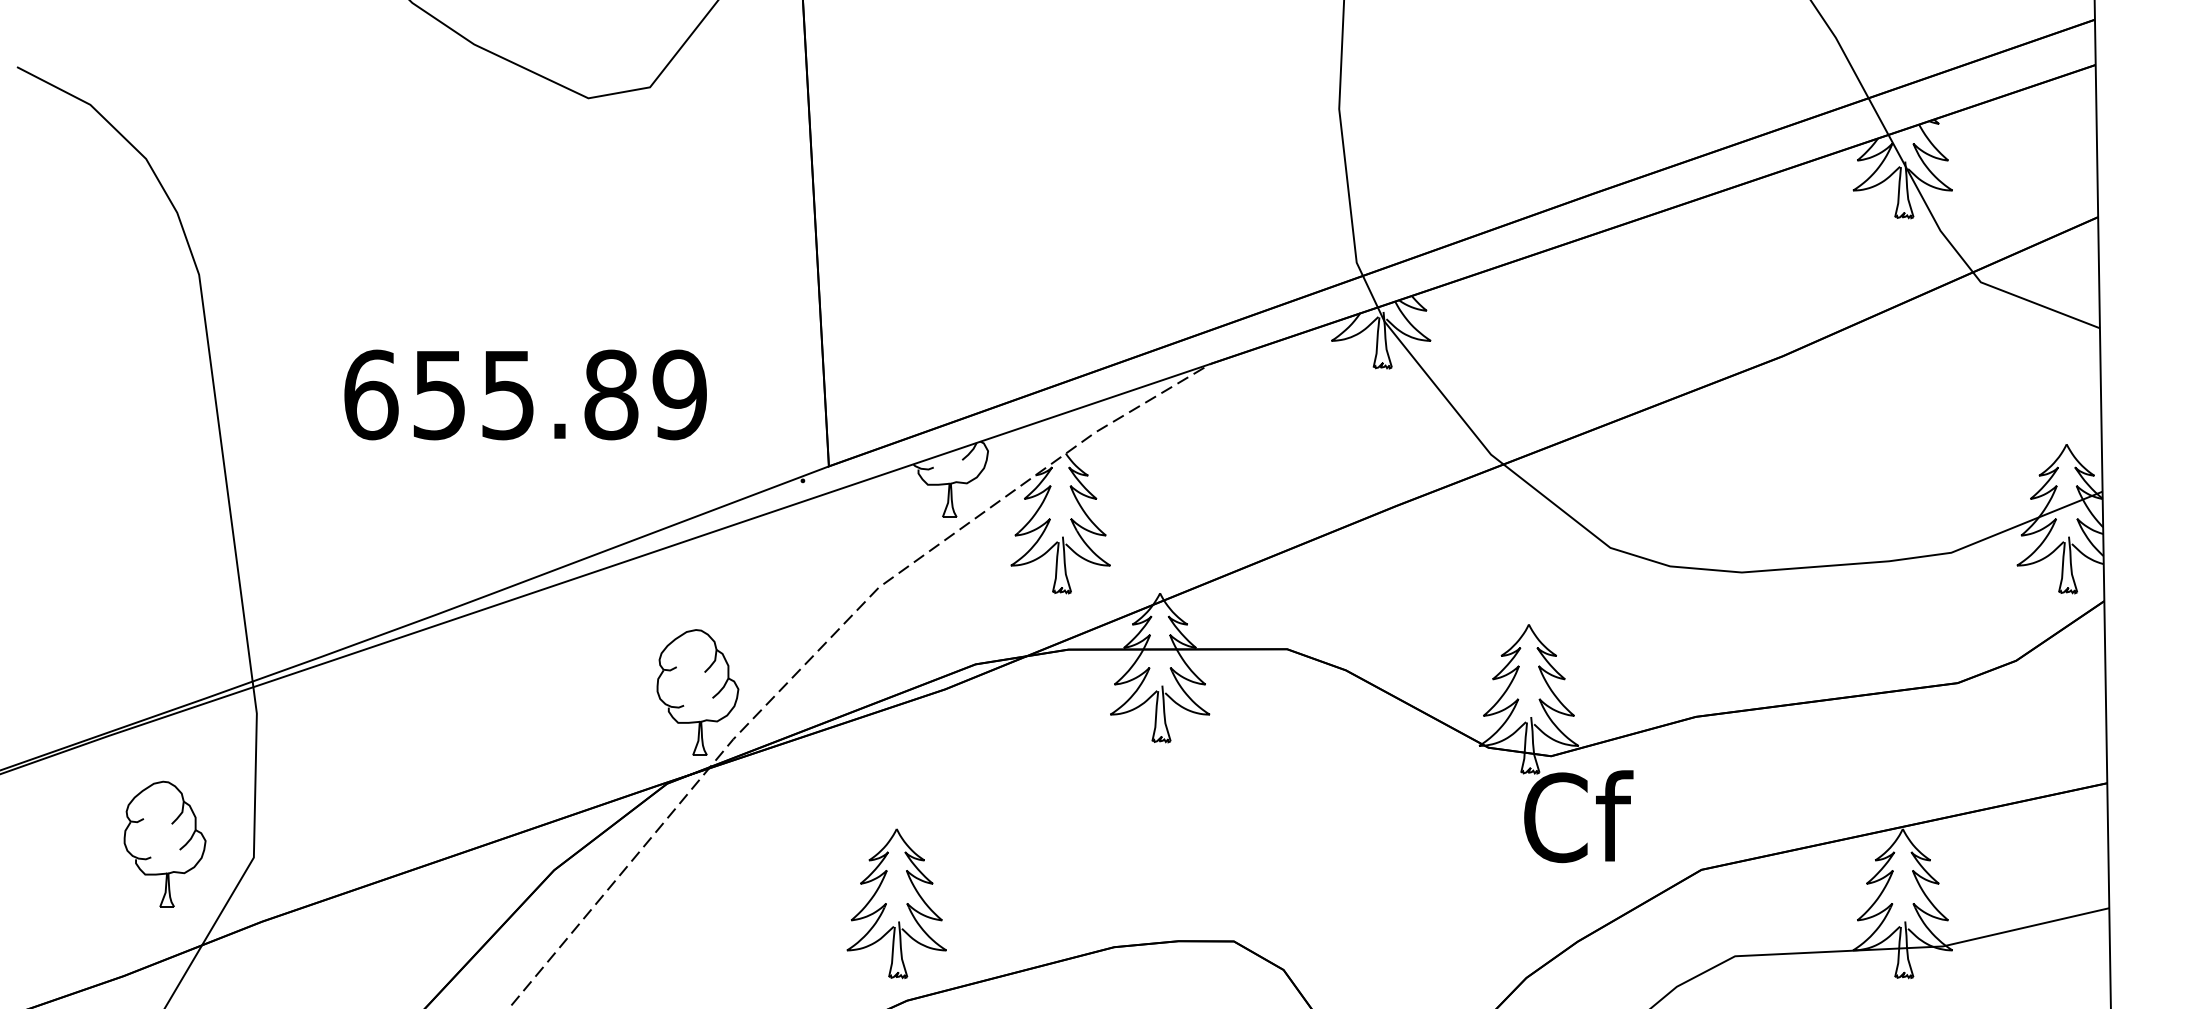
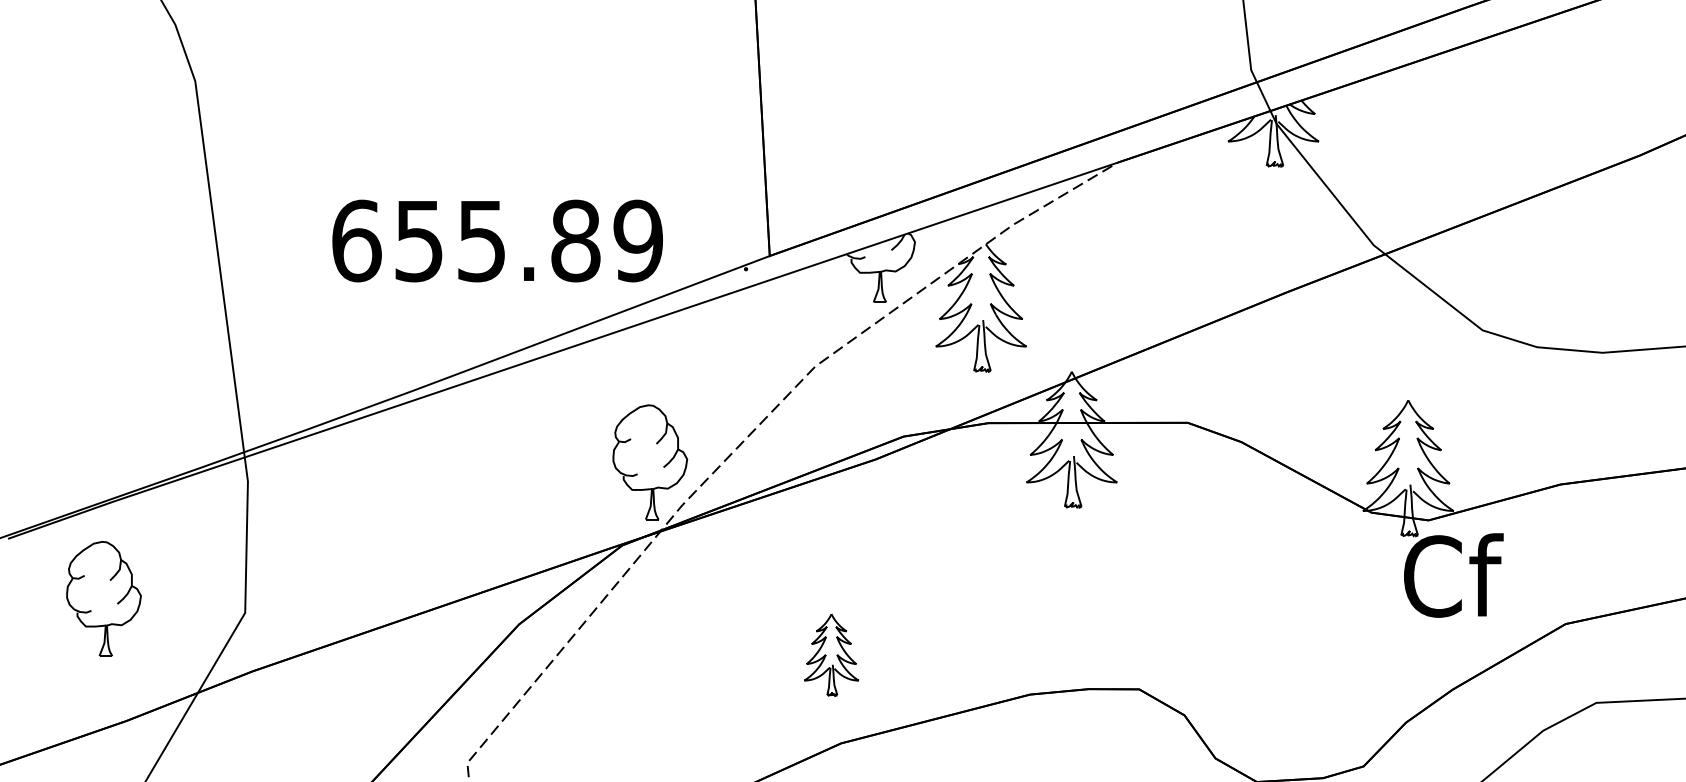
text: (525, 394) -> (497, 240), moved
part: (164, 843) -> (103, 598), moved
part: (896, 903) -> (831, 654), size x0.6

